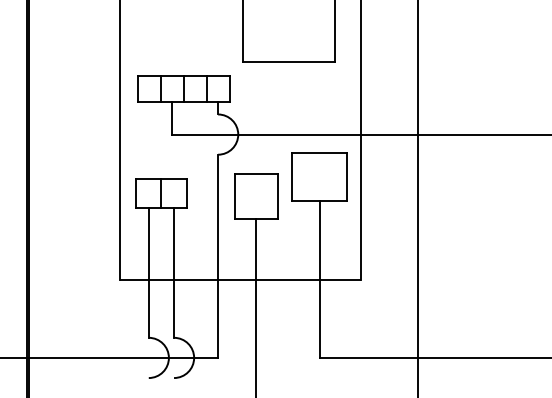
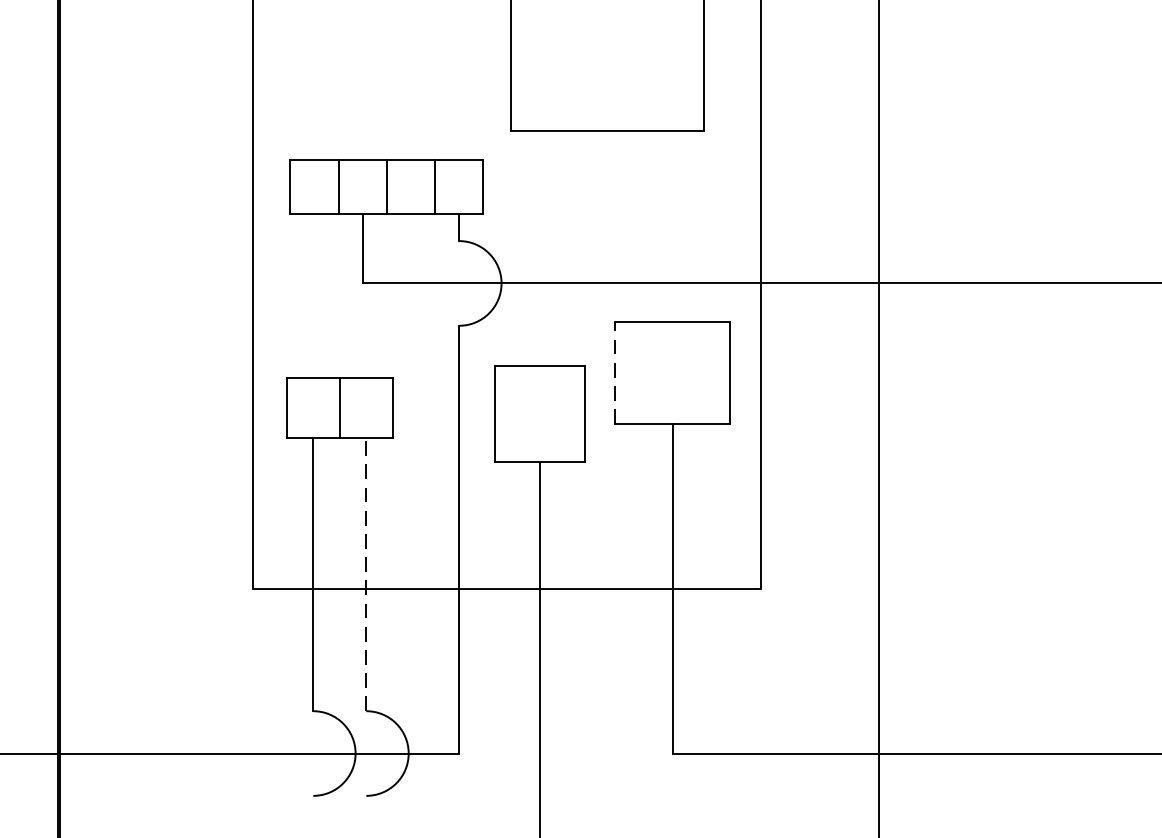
line: (292, 176) -> (615, 371), solid -> dashed
line: (174, 272) -> (367, 573), solid -> dashed

